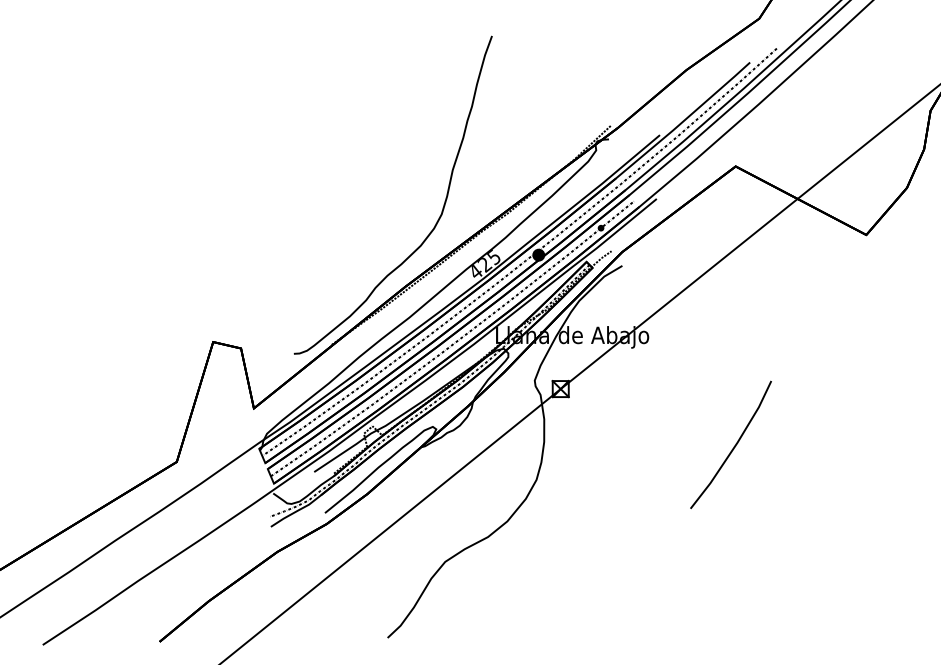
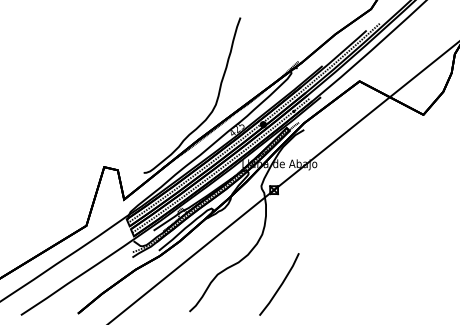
line: (733, 445) -> (280, 284), moved

